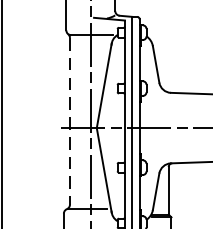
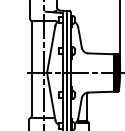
line: (70, 121) -> (32, 69), dashed -> solid

